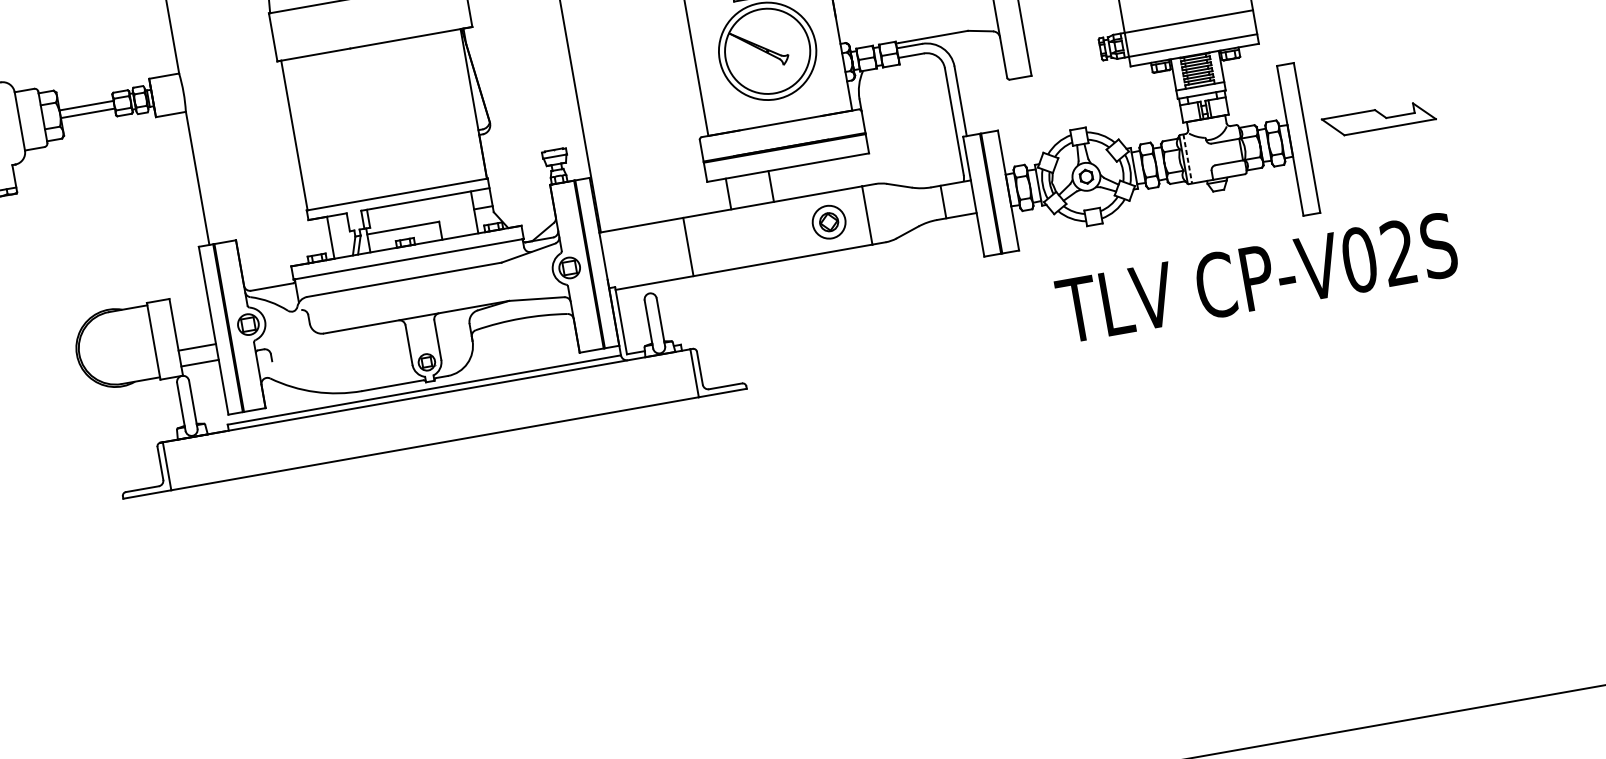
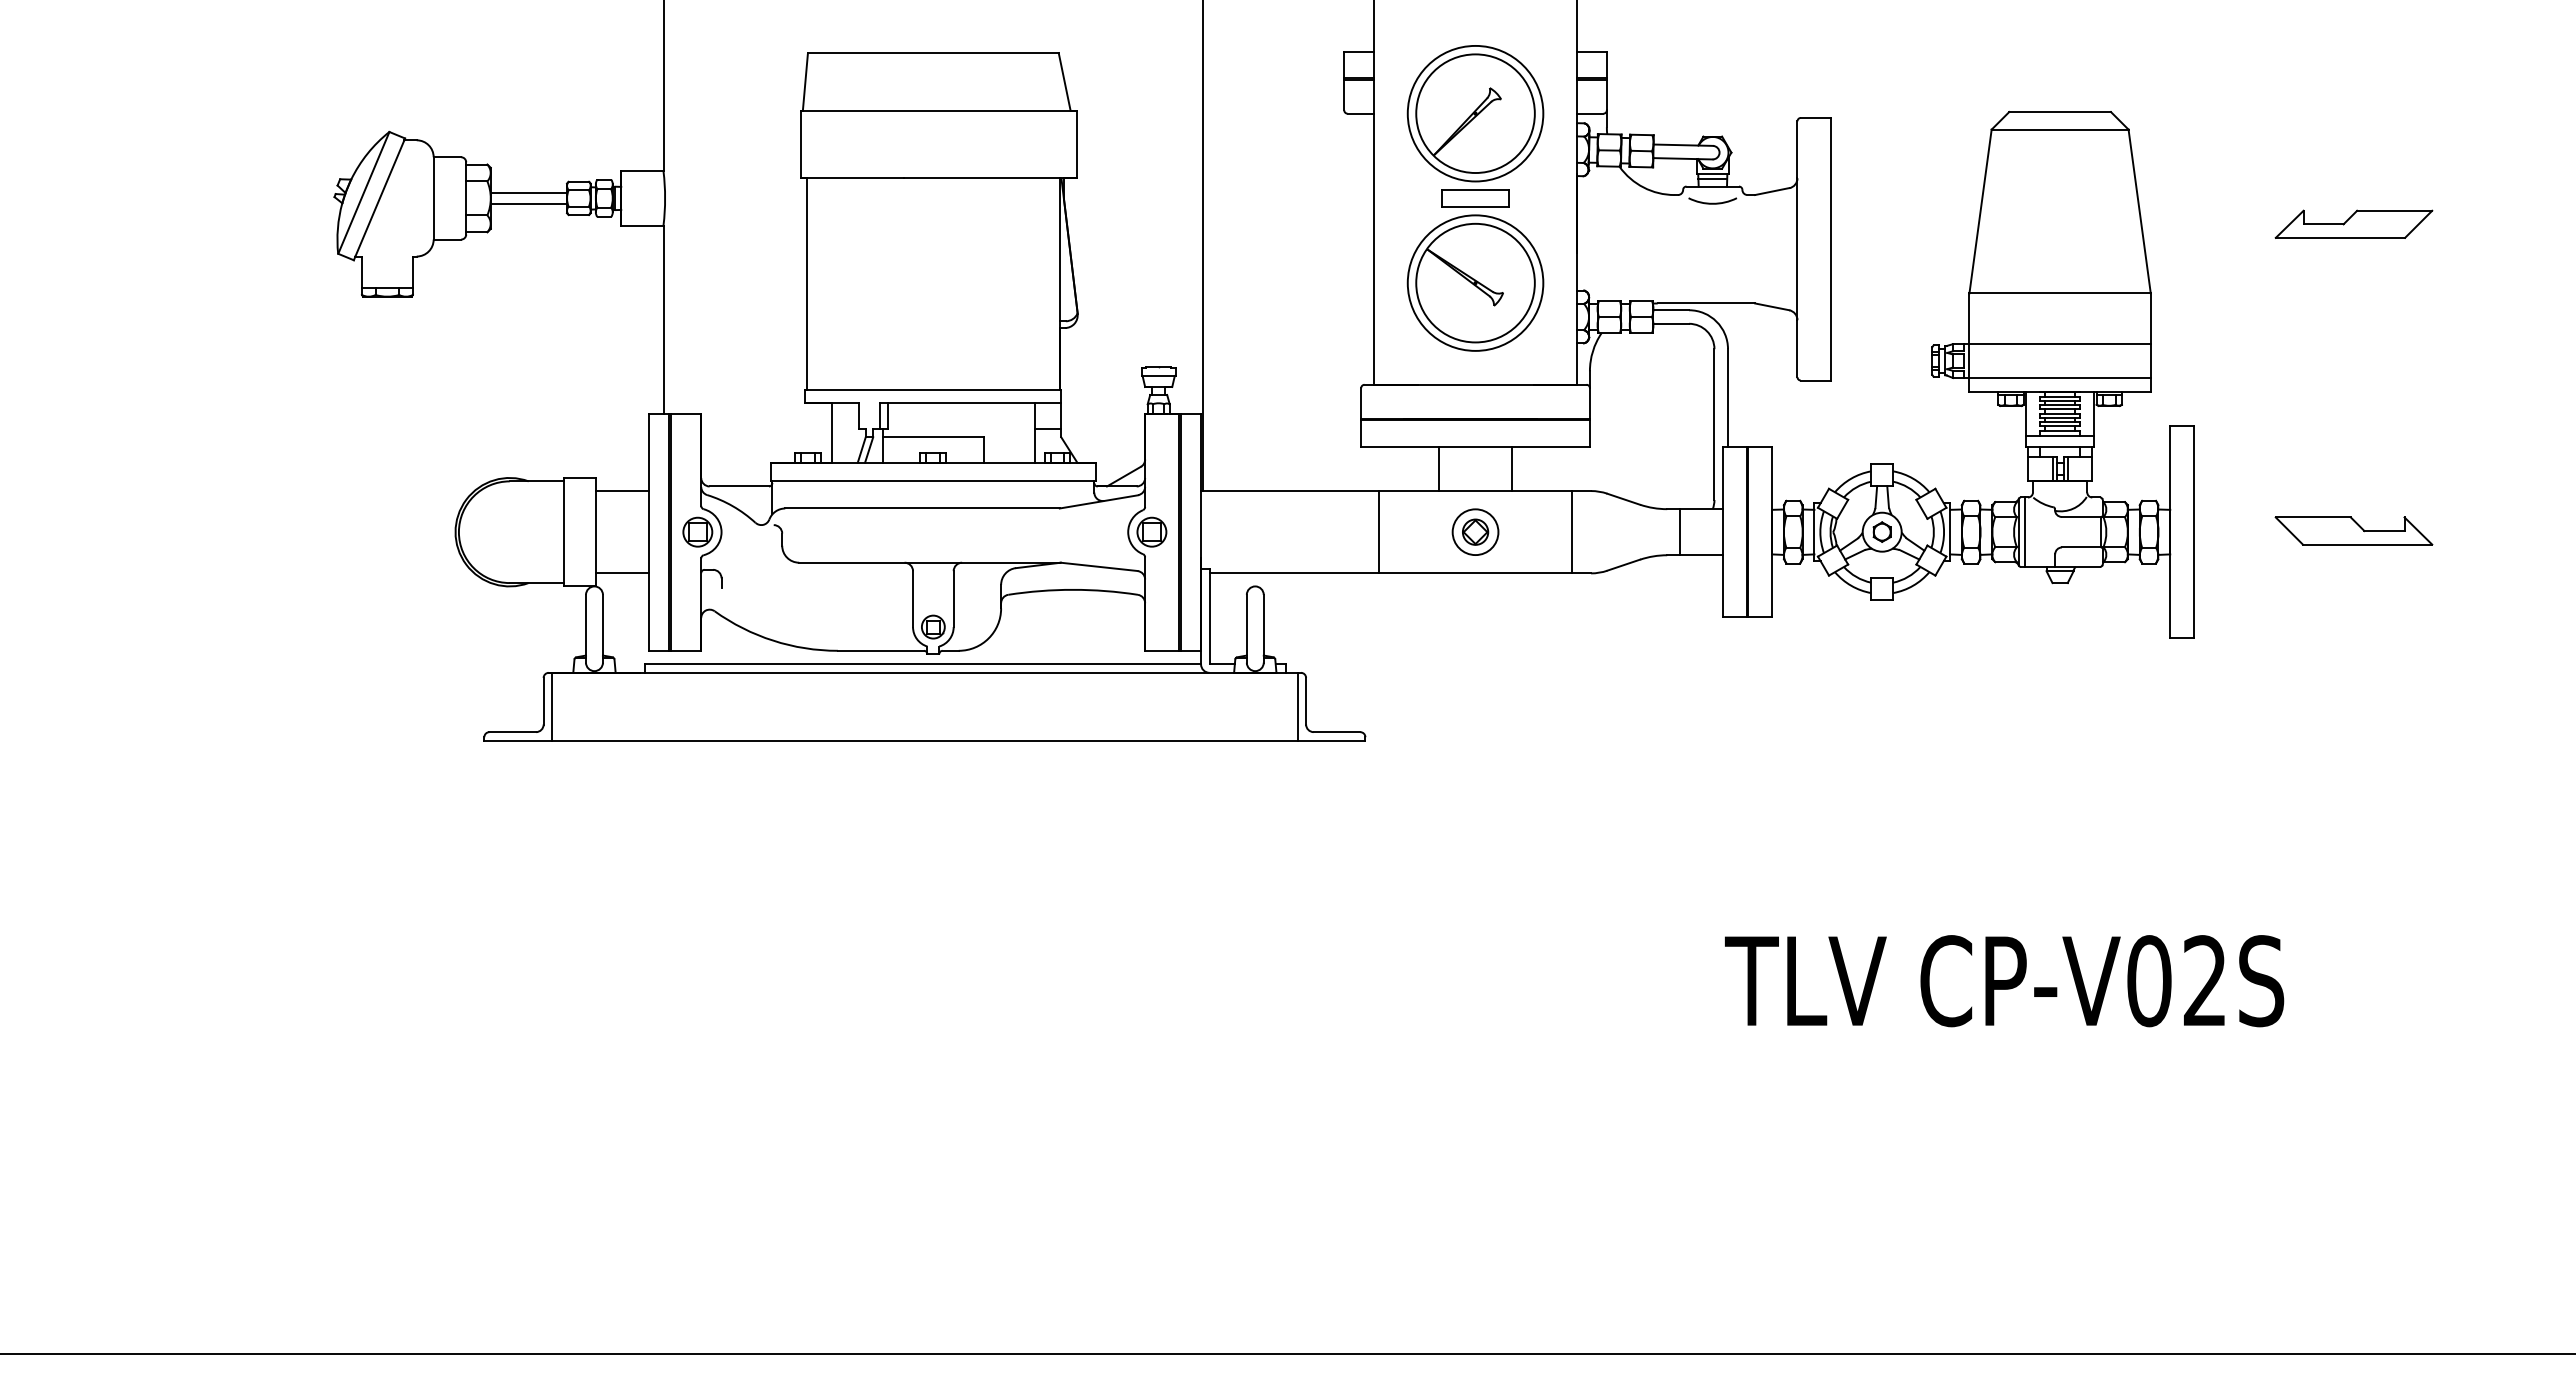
part: (1378, 118) -> (2353, 530), moved
line: (1187, 159) -> (2025, 532), dashed -> solid
line: (771, 186) -> (1511, 469), moved
line: (728, 194) -> (1439, 469), moved
part: (829, 221) -> (1475, 531), moved
line: (688, 247) -> (1378, 532), moved
text: (1257, 278) -> (2004, 981), moved
line: (196, 347) -> (621, 491), moved

